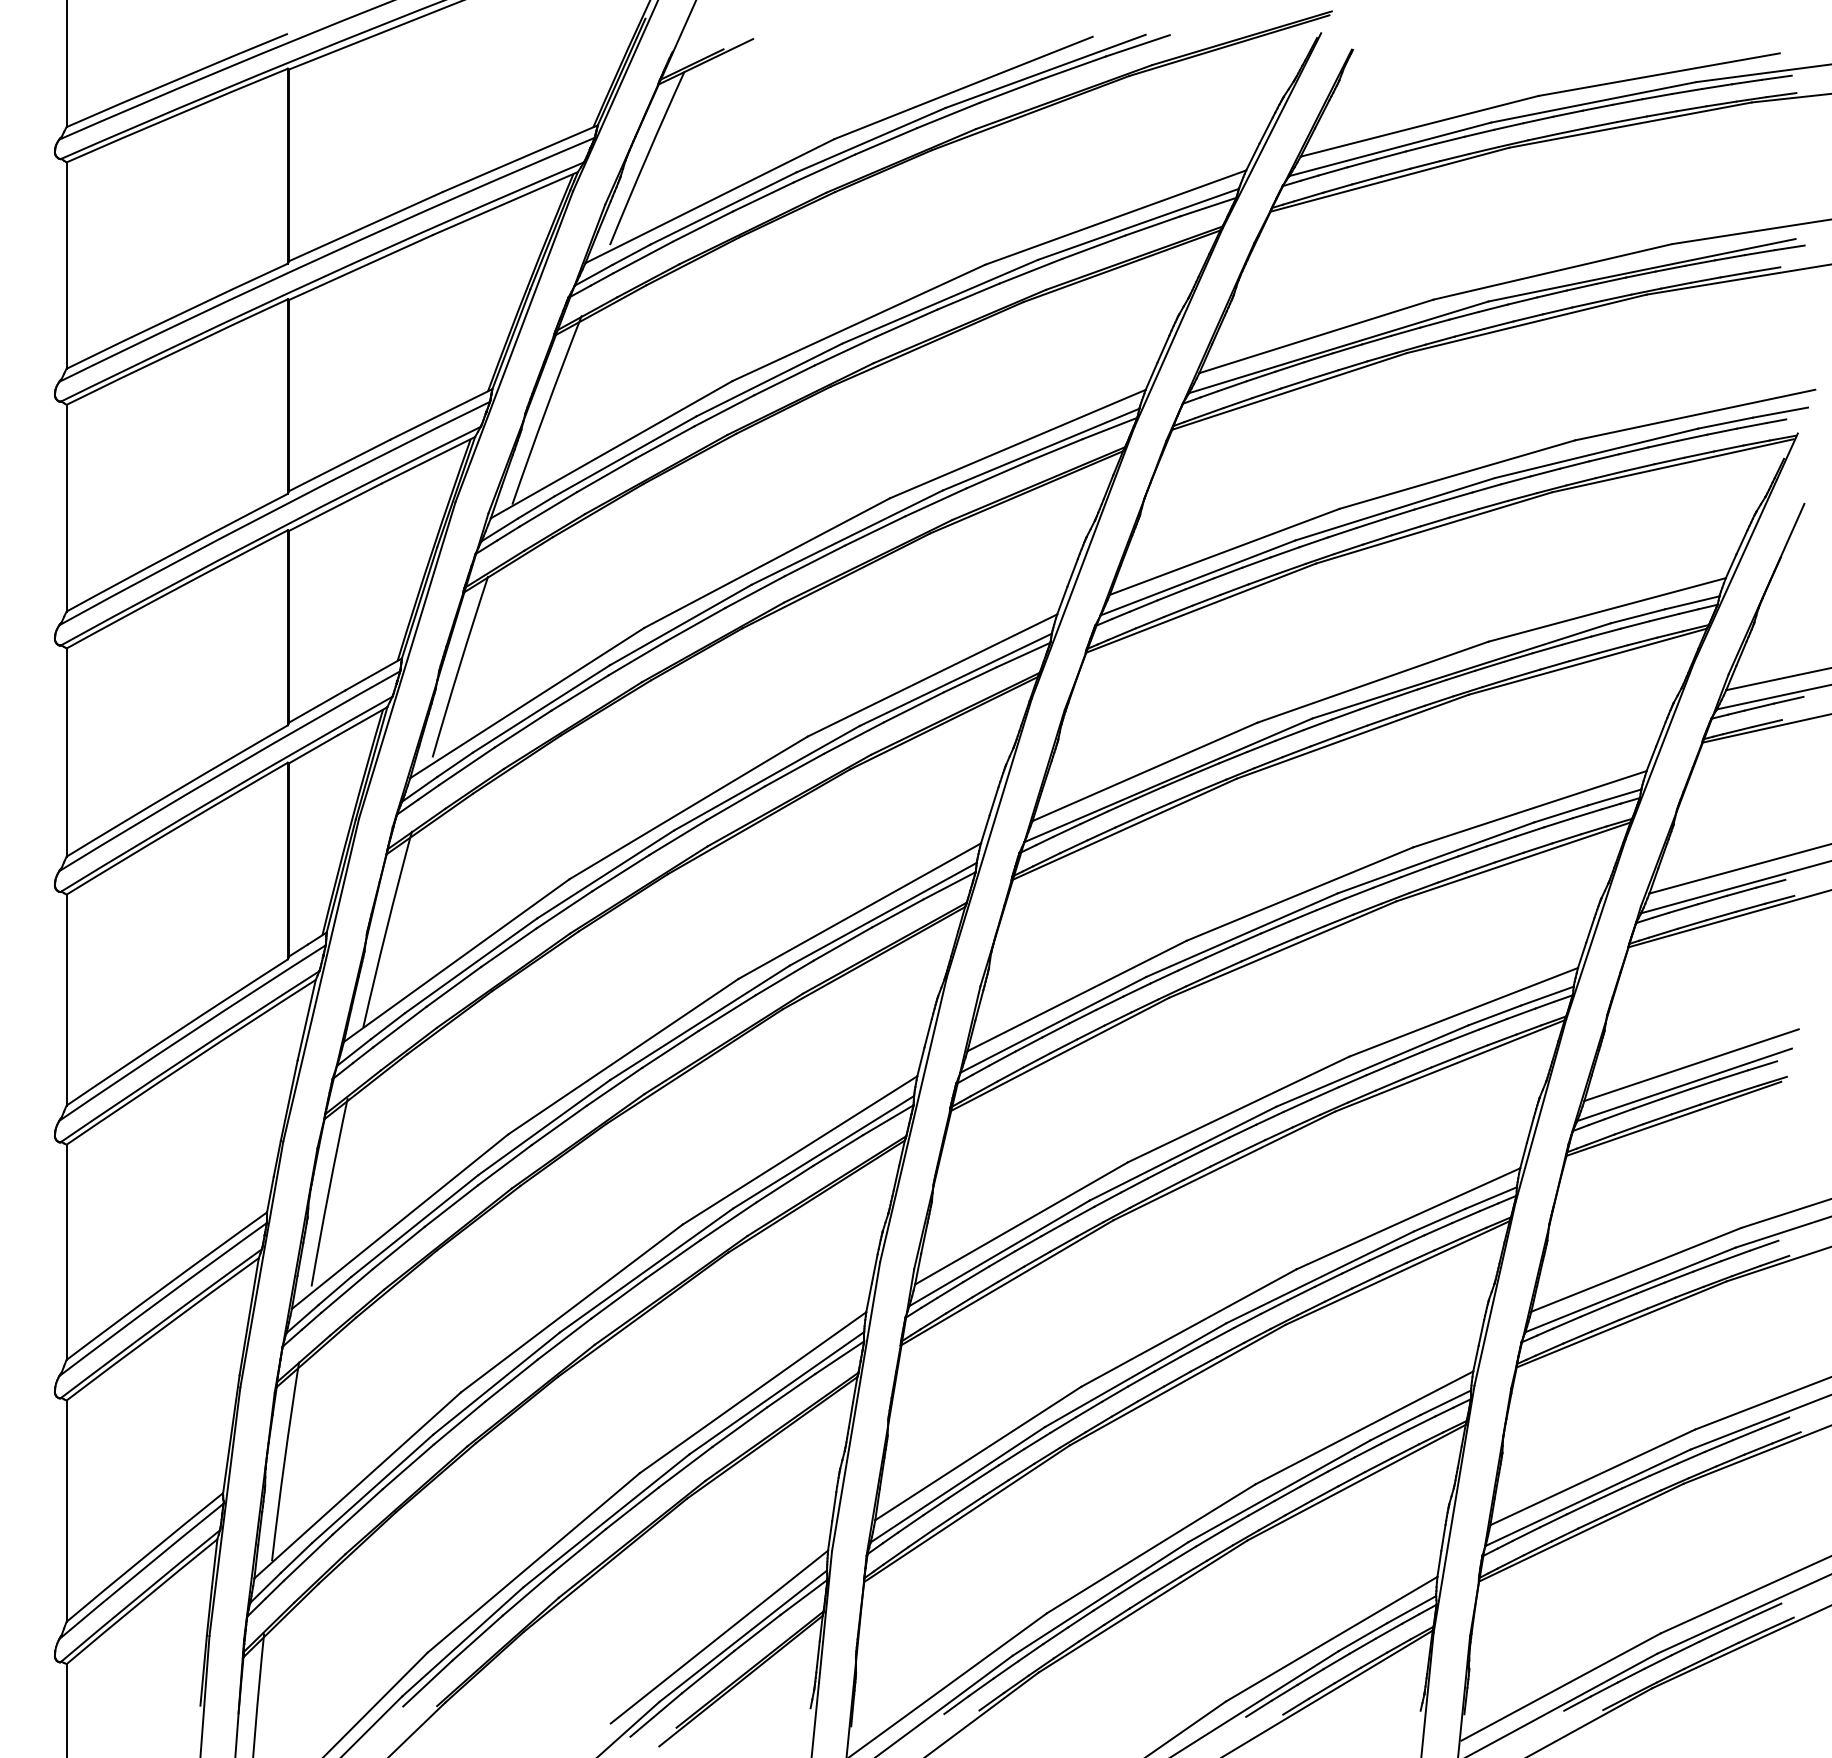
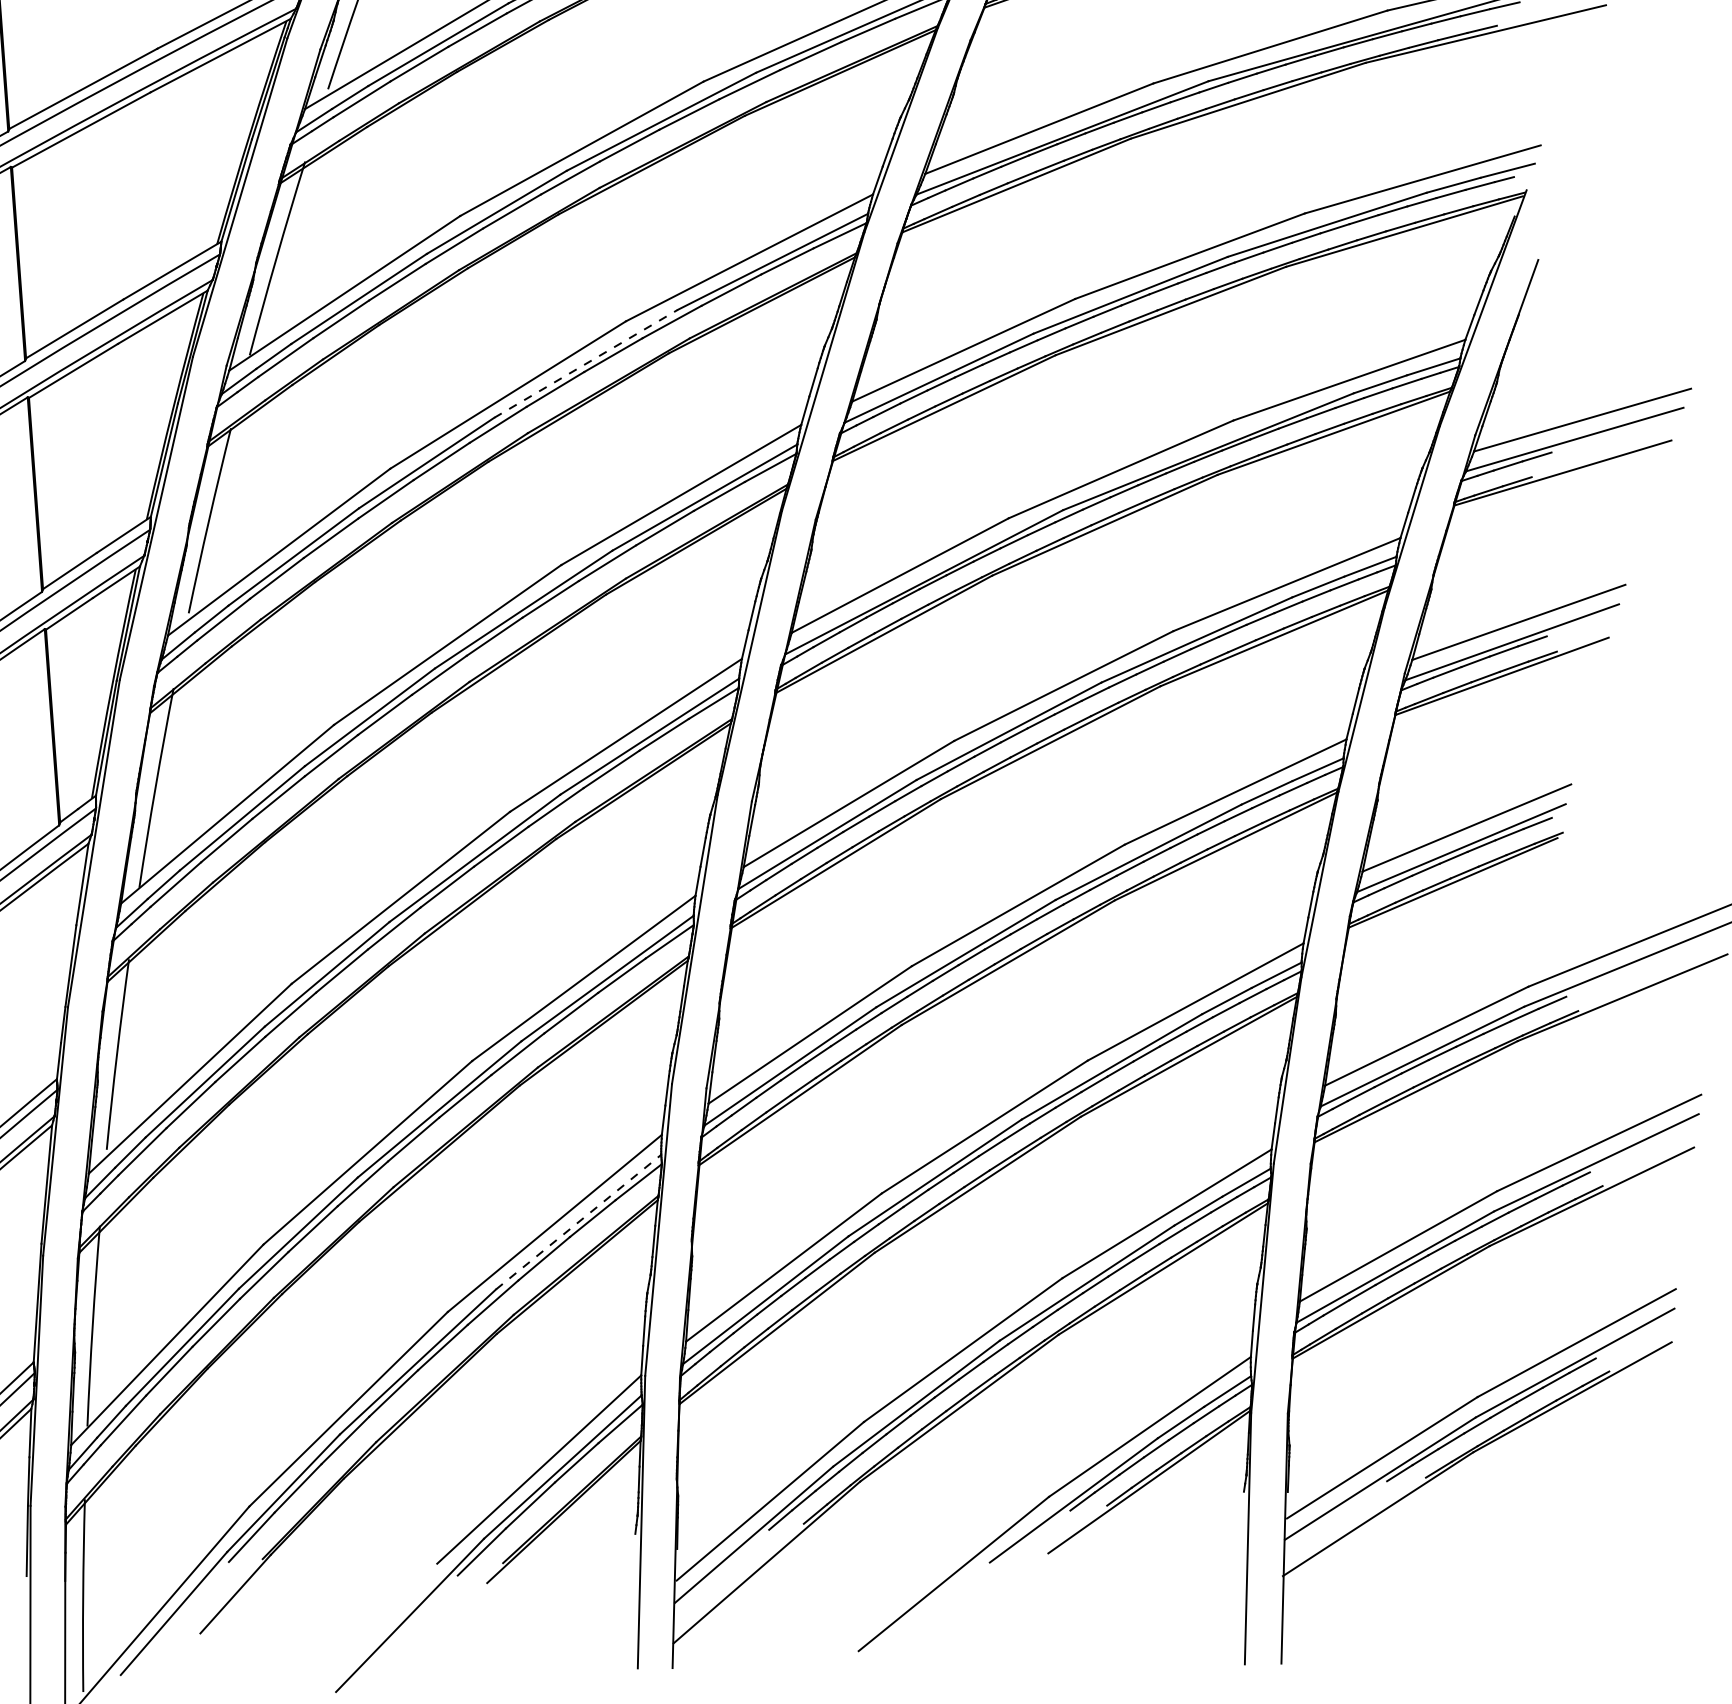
line: (847, 537) -> (586, 363), solid -> dashed
line: (776, 1393) -> (578, 1222), solid -> dashed

